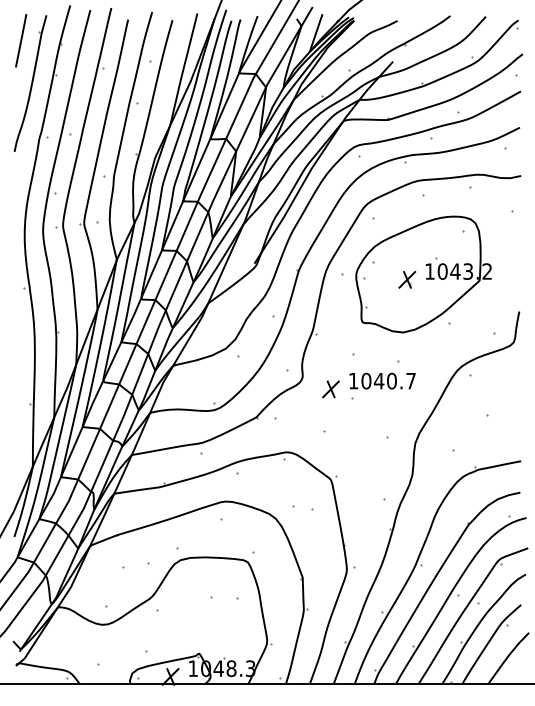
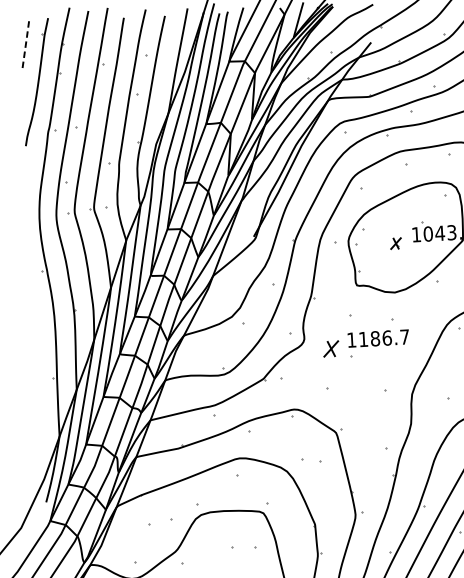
line: (21, 40) -> (26, 42), solid -> dashed
part: (407, 279) -> (396, 243), size x0.7
text: (379, 380) -> (375, 338), 1040.7 -> 1186.7

